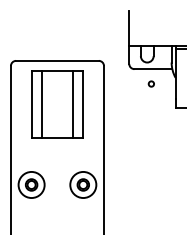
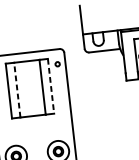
circle: (150, 83) -> (56, 63), moved
line: (41, 104) -> (16, 89), solid -> dashed
line: (83, 104) -> (51, 86), solid -> dashed

